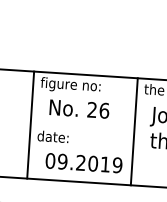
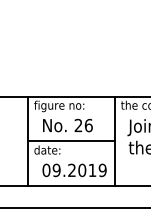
line: (81, 128) -> (70, 141), added

